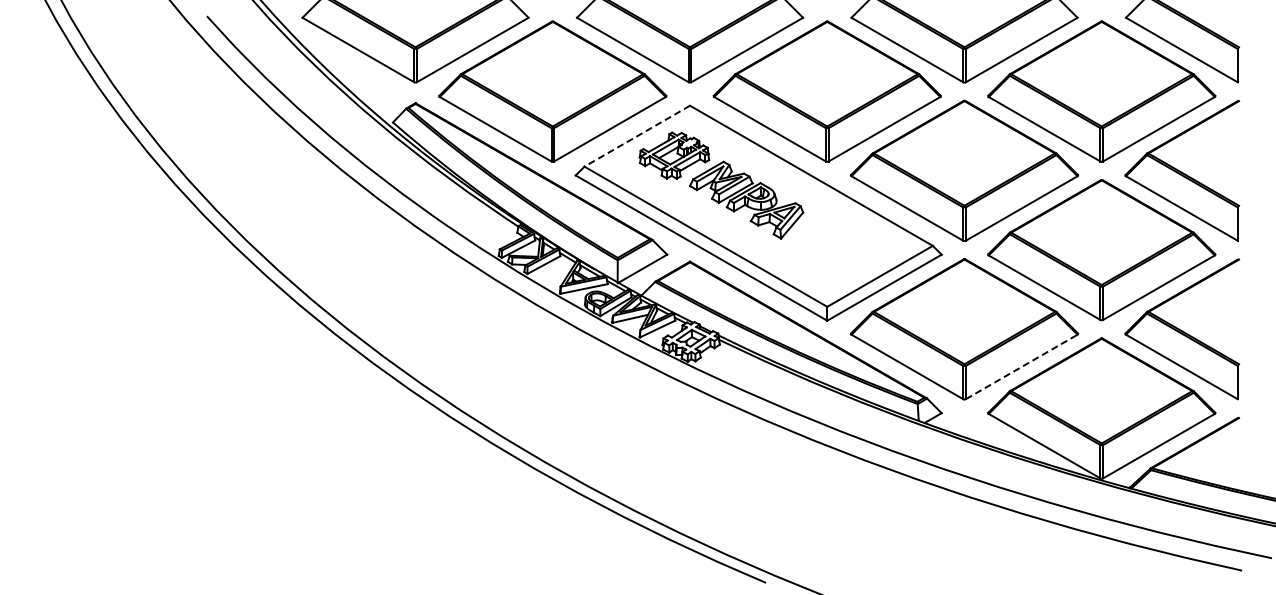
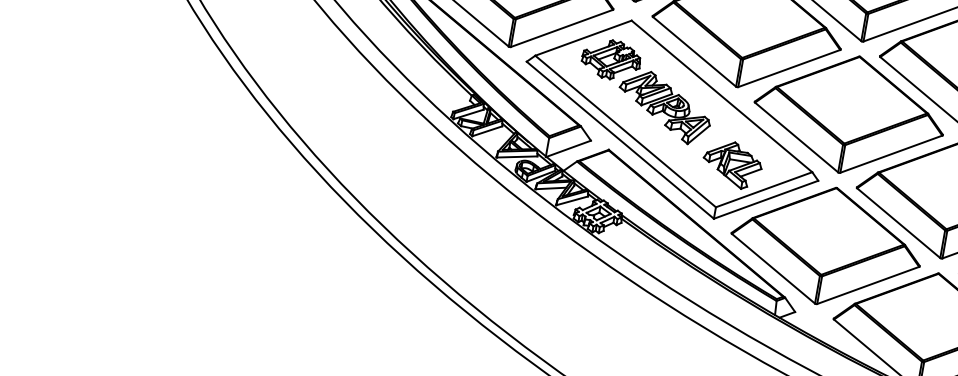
line: (637, 136) -> (583, 38), dashed -> solid
part: (837, 253) -> (732, 164), added
line: (1021, 366) -> (868, 285), dashed -> solid

